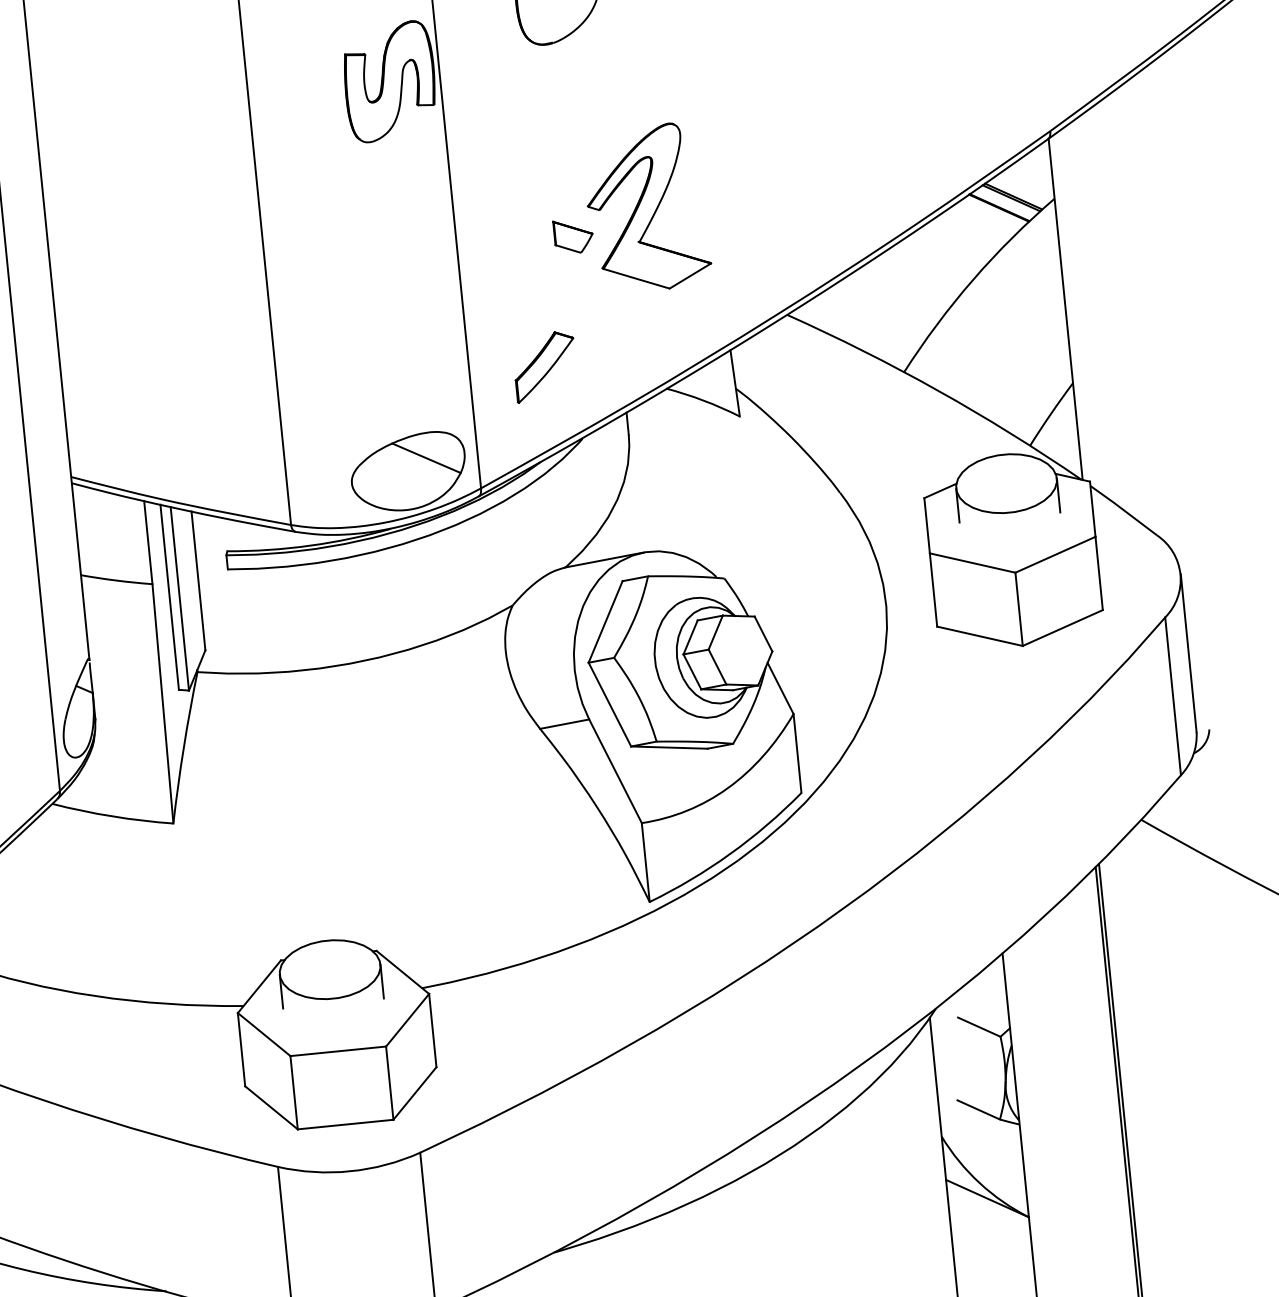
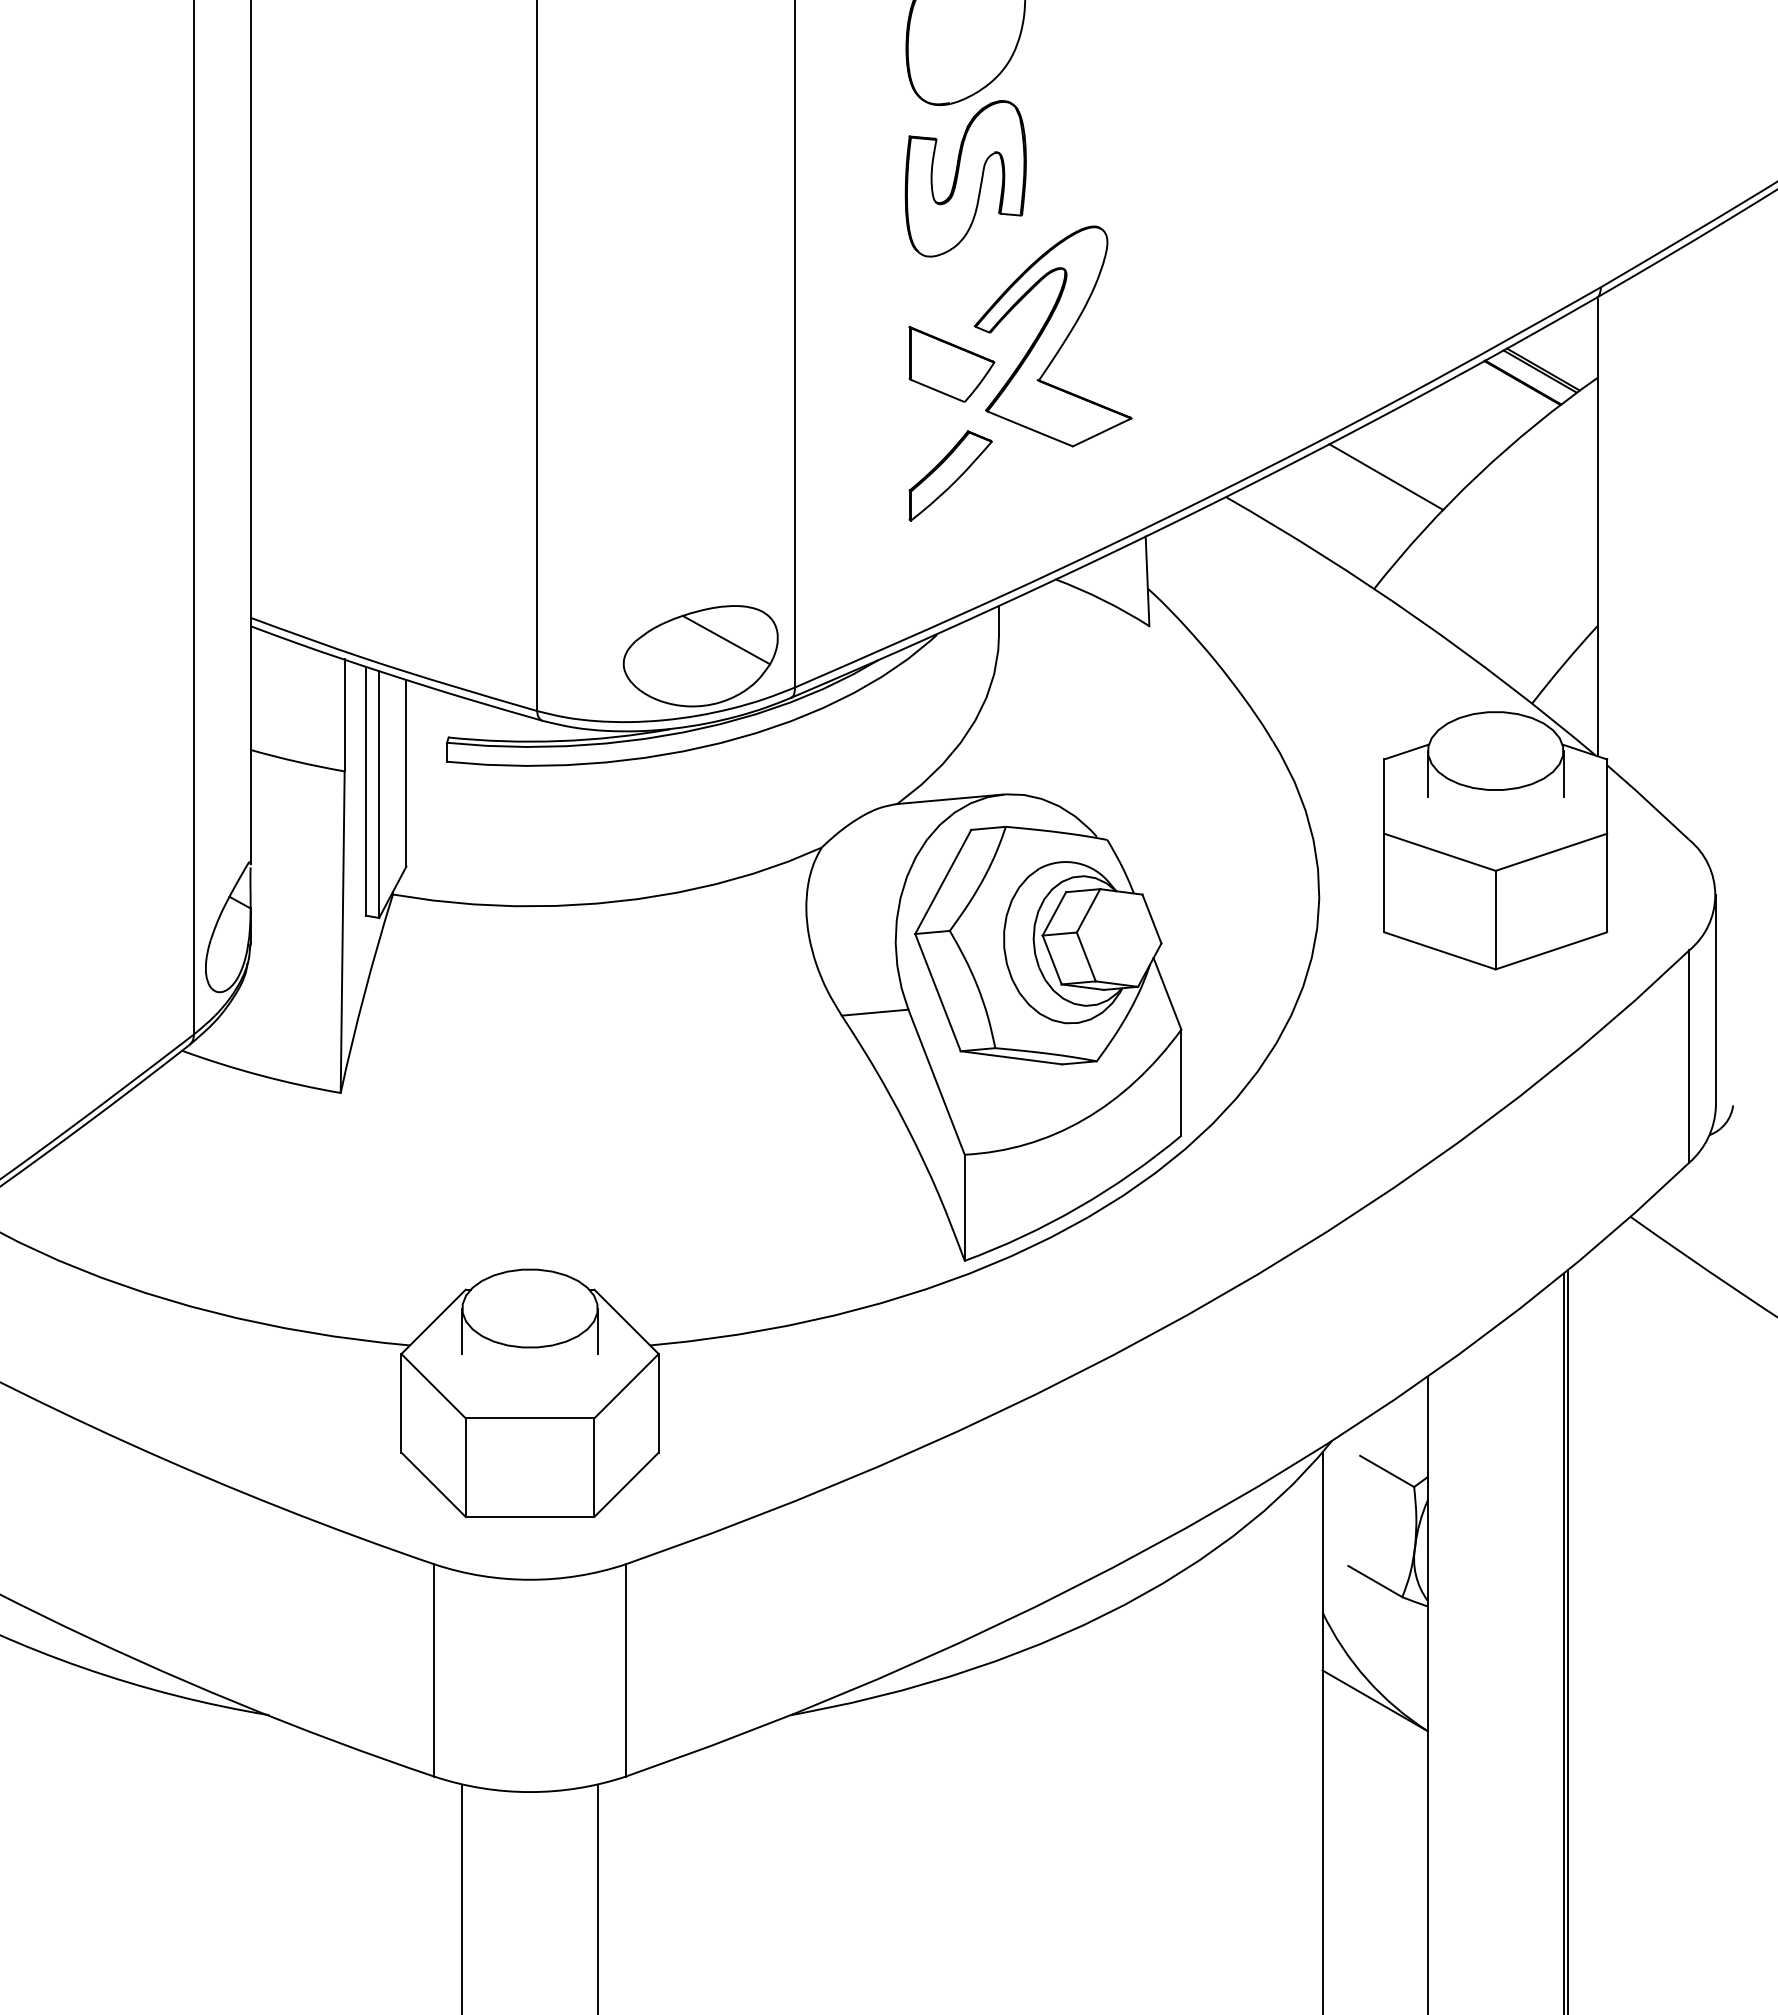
part: (389, 81) -> (965, 178), moved
part: (573, 236) -> (951, 364), size x1.67
line: (905, 288) -> (1386, 477), added
part: (545, 366) -> (950, 475), moved

